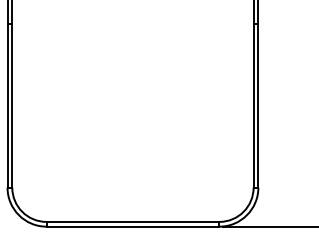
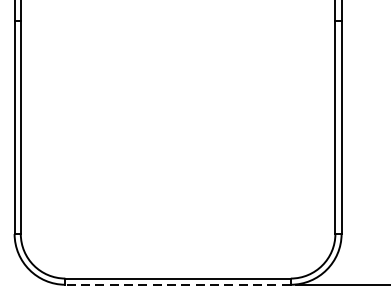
line: (132, 226) -> (177, 284), solid -> dashed

